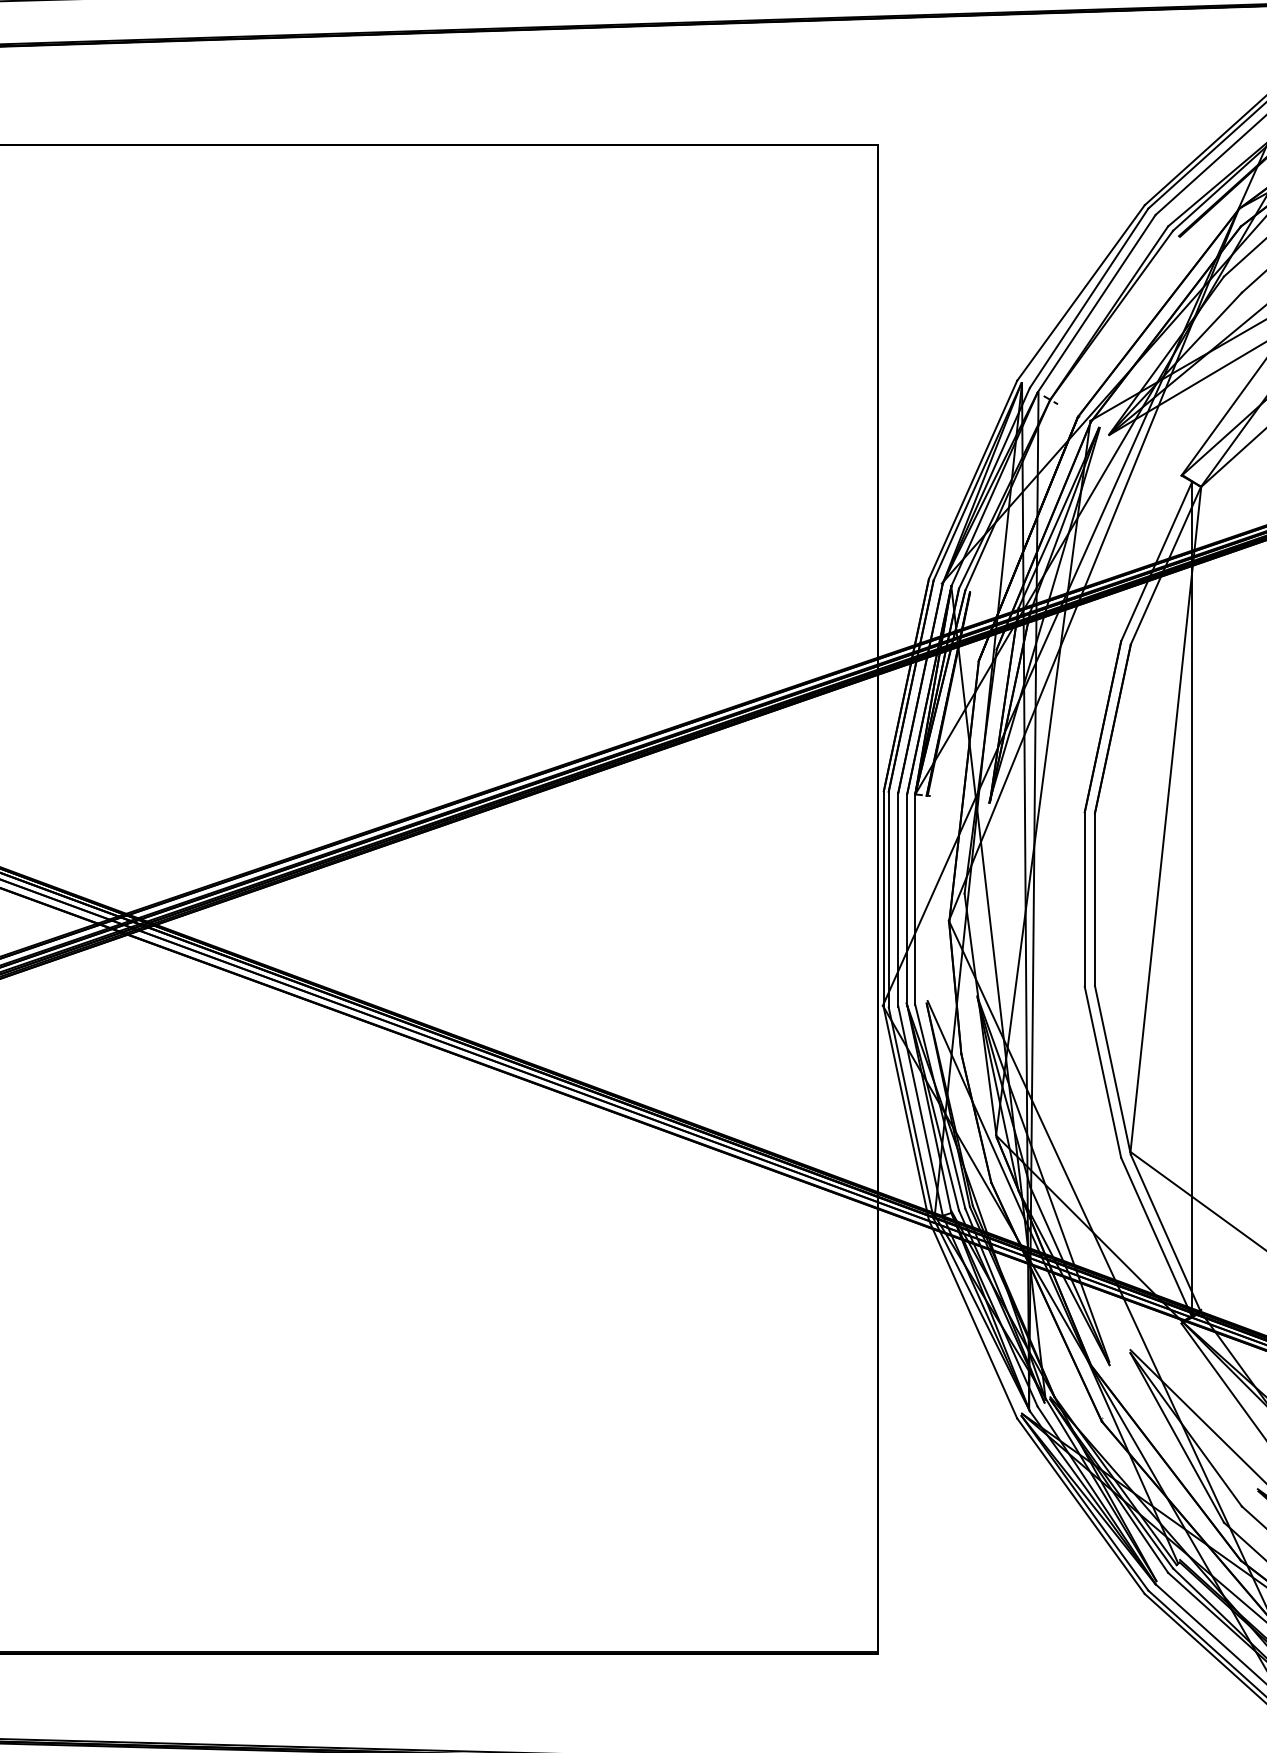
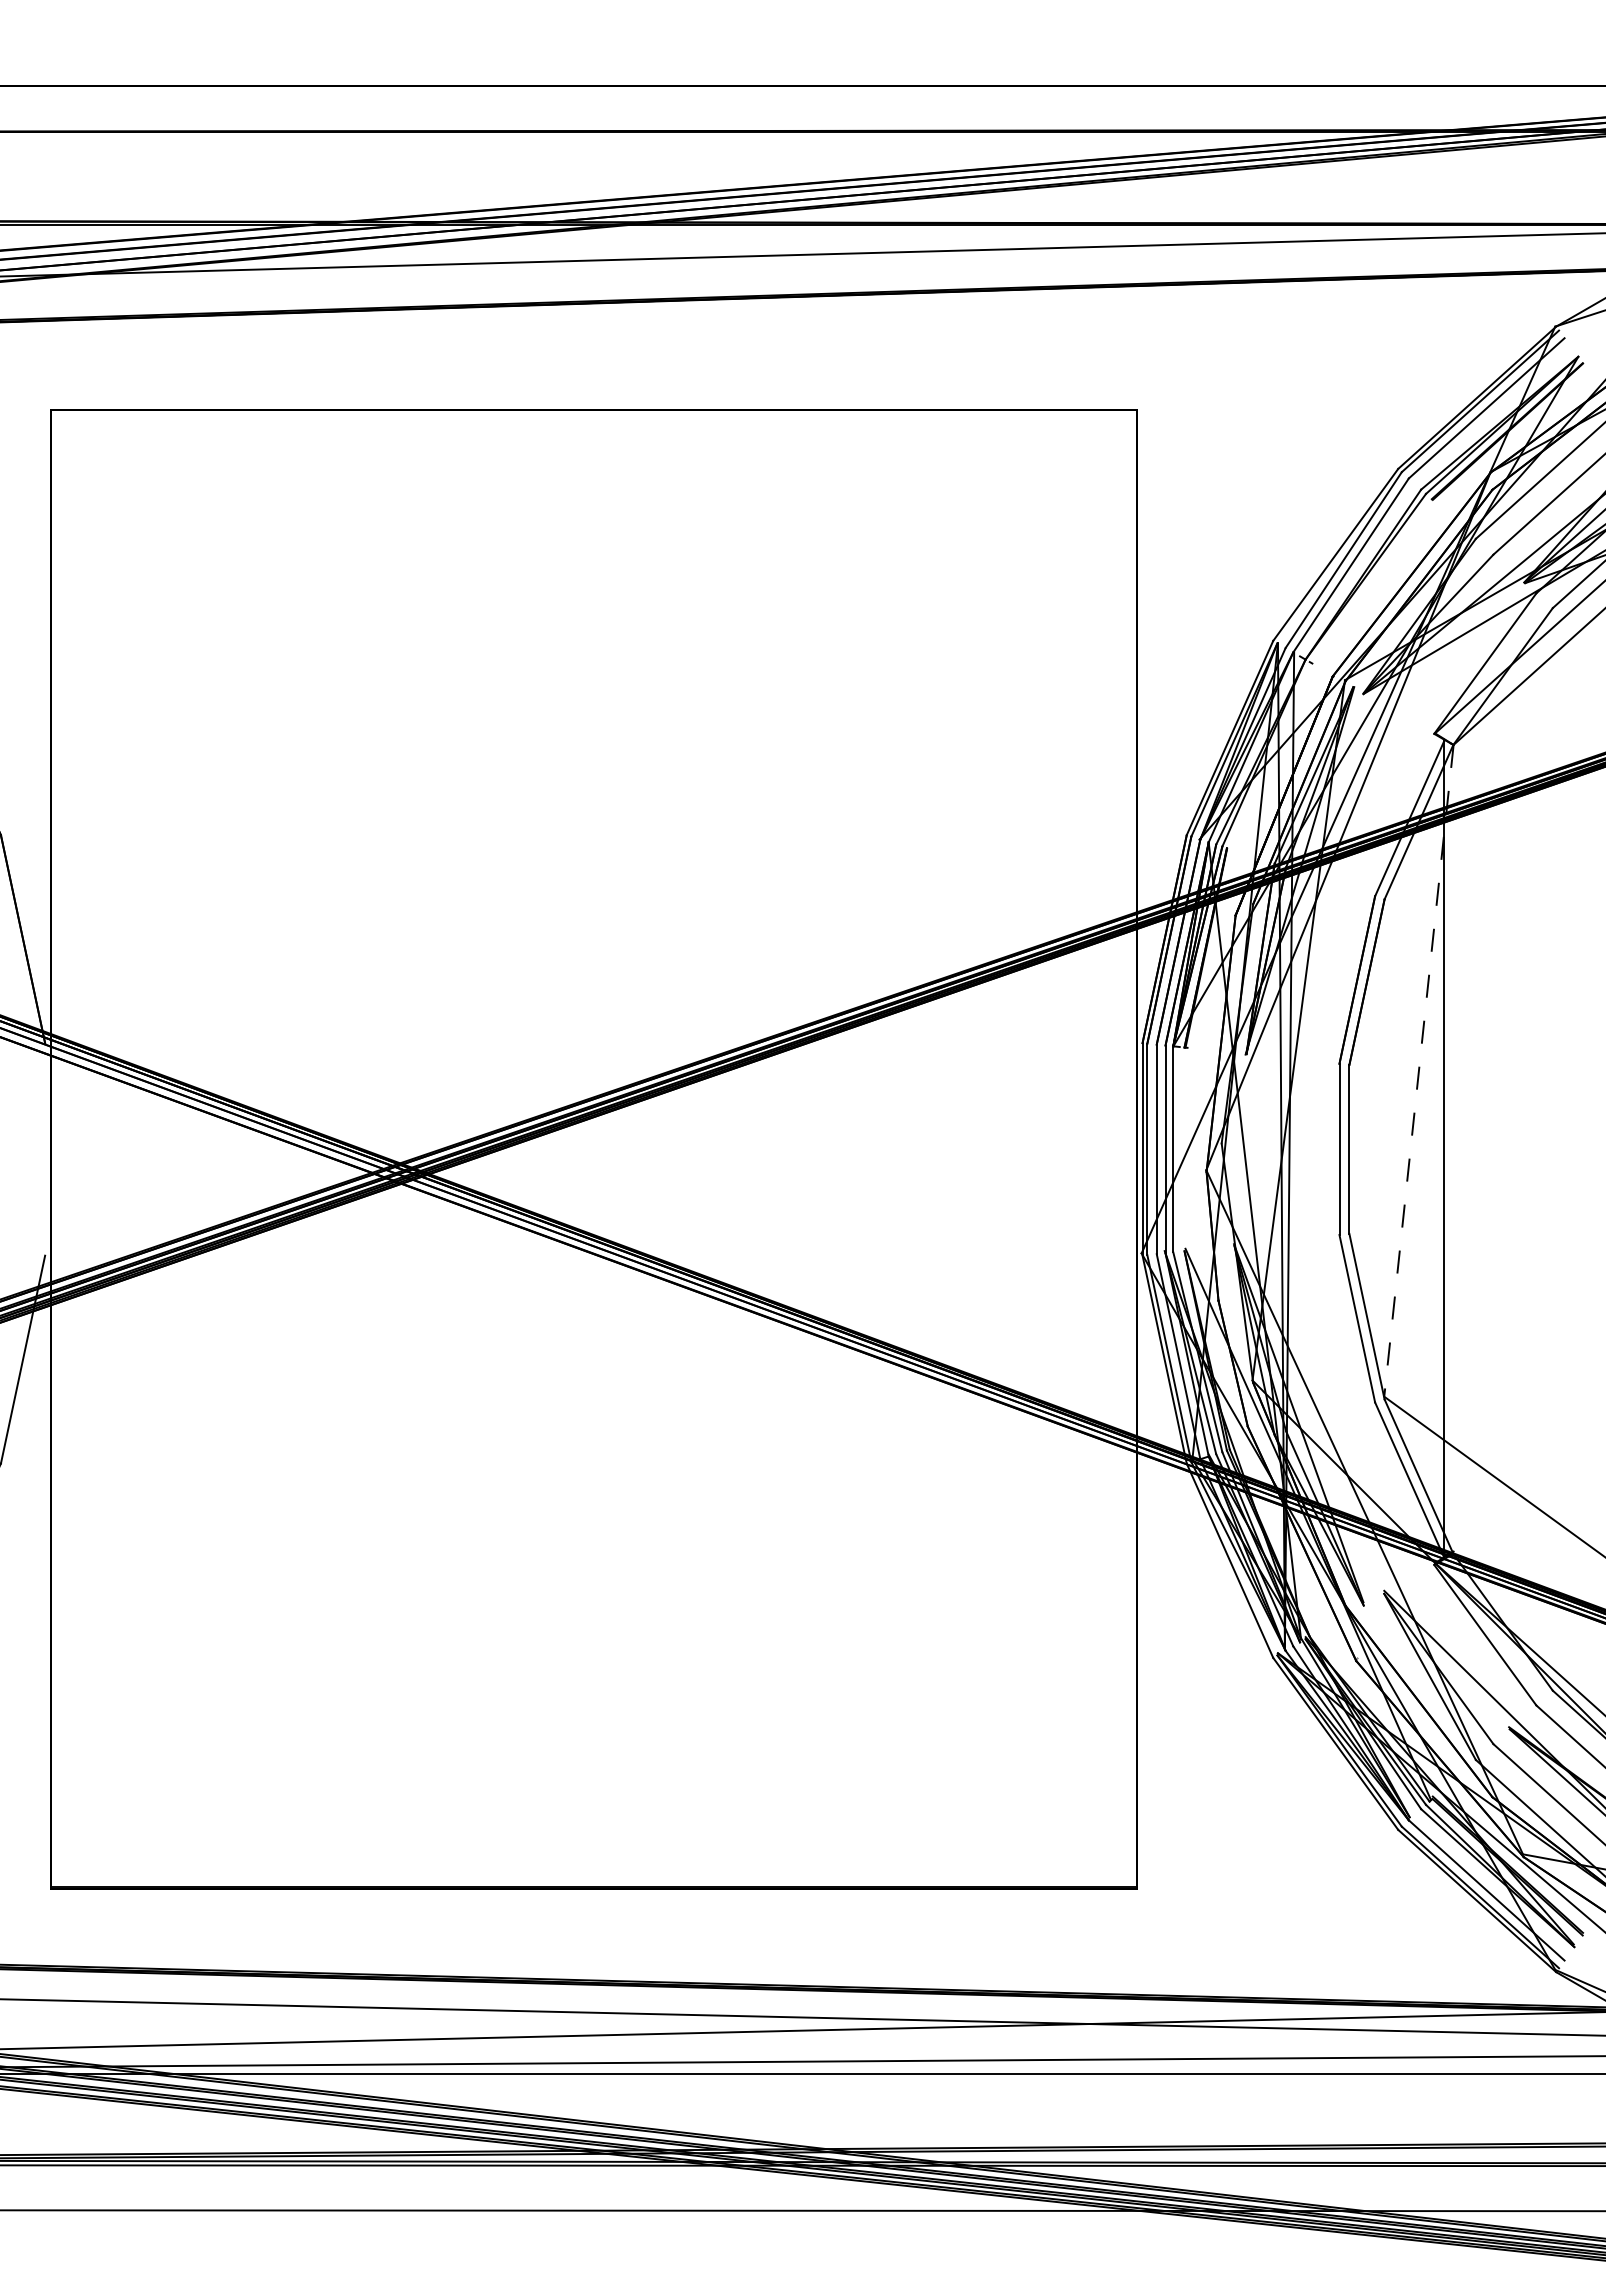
line: (1165, 819) -> (1418, 1070), solid -> dashed

